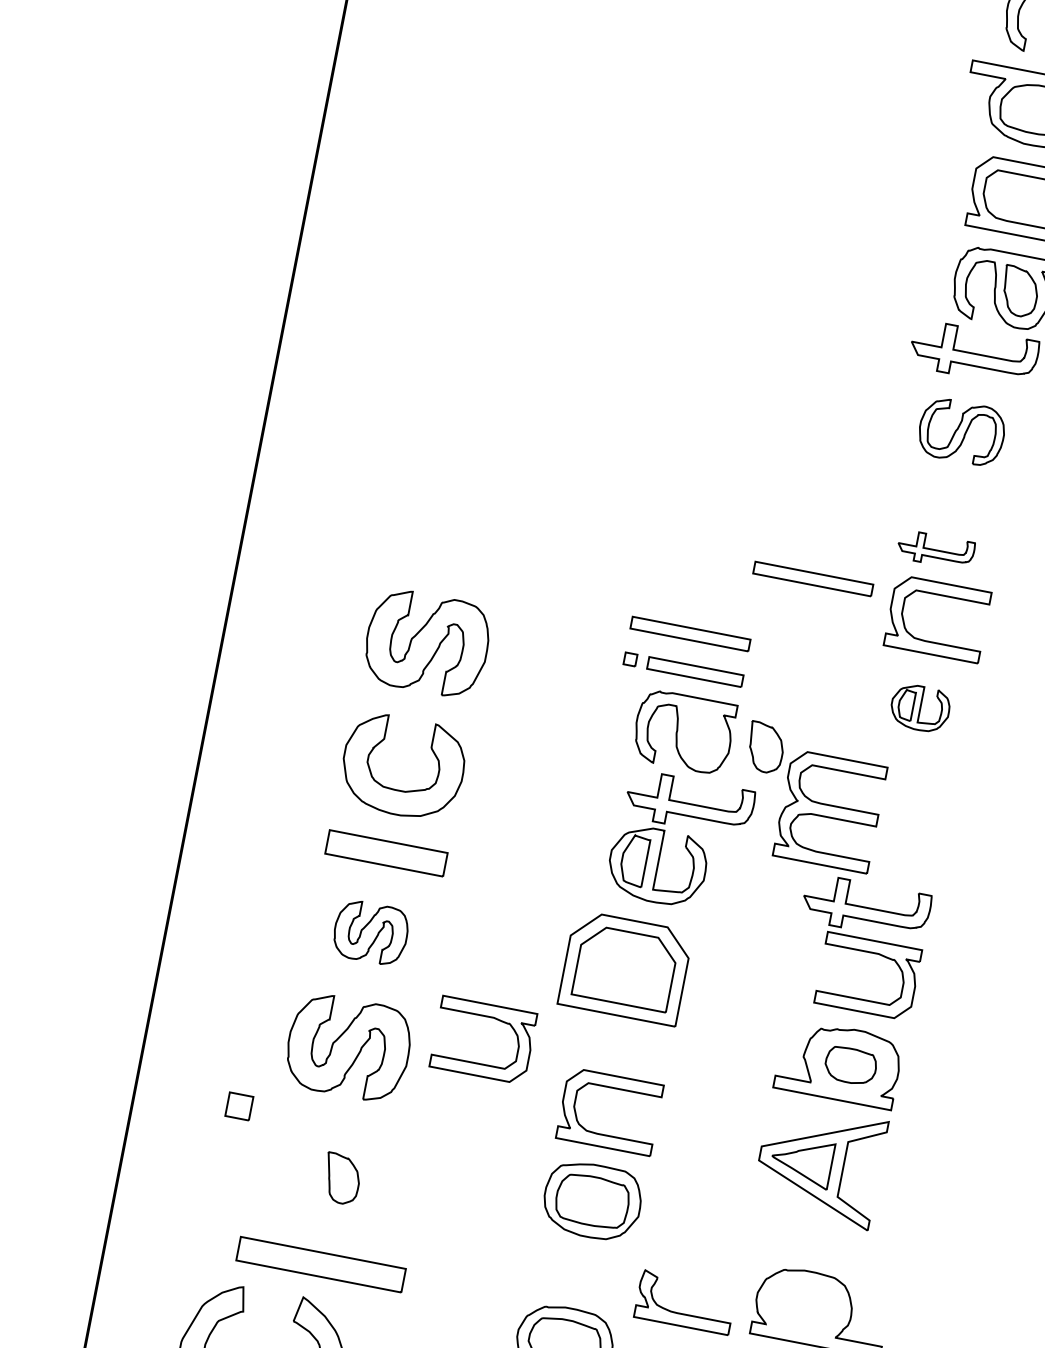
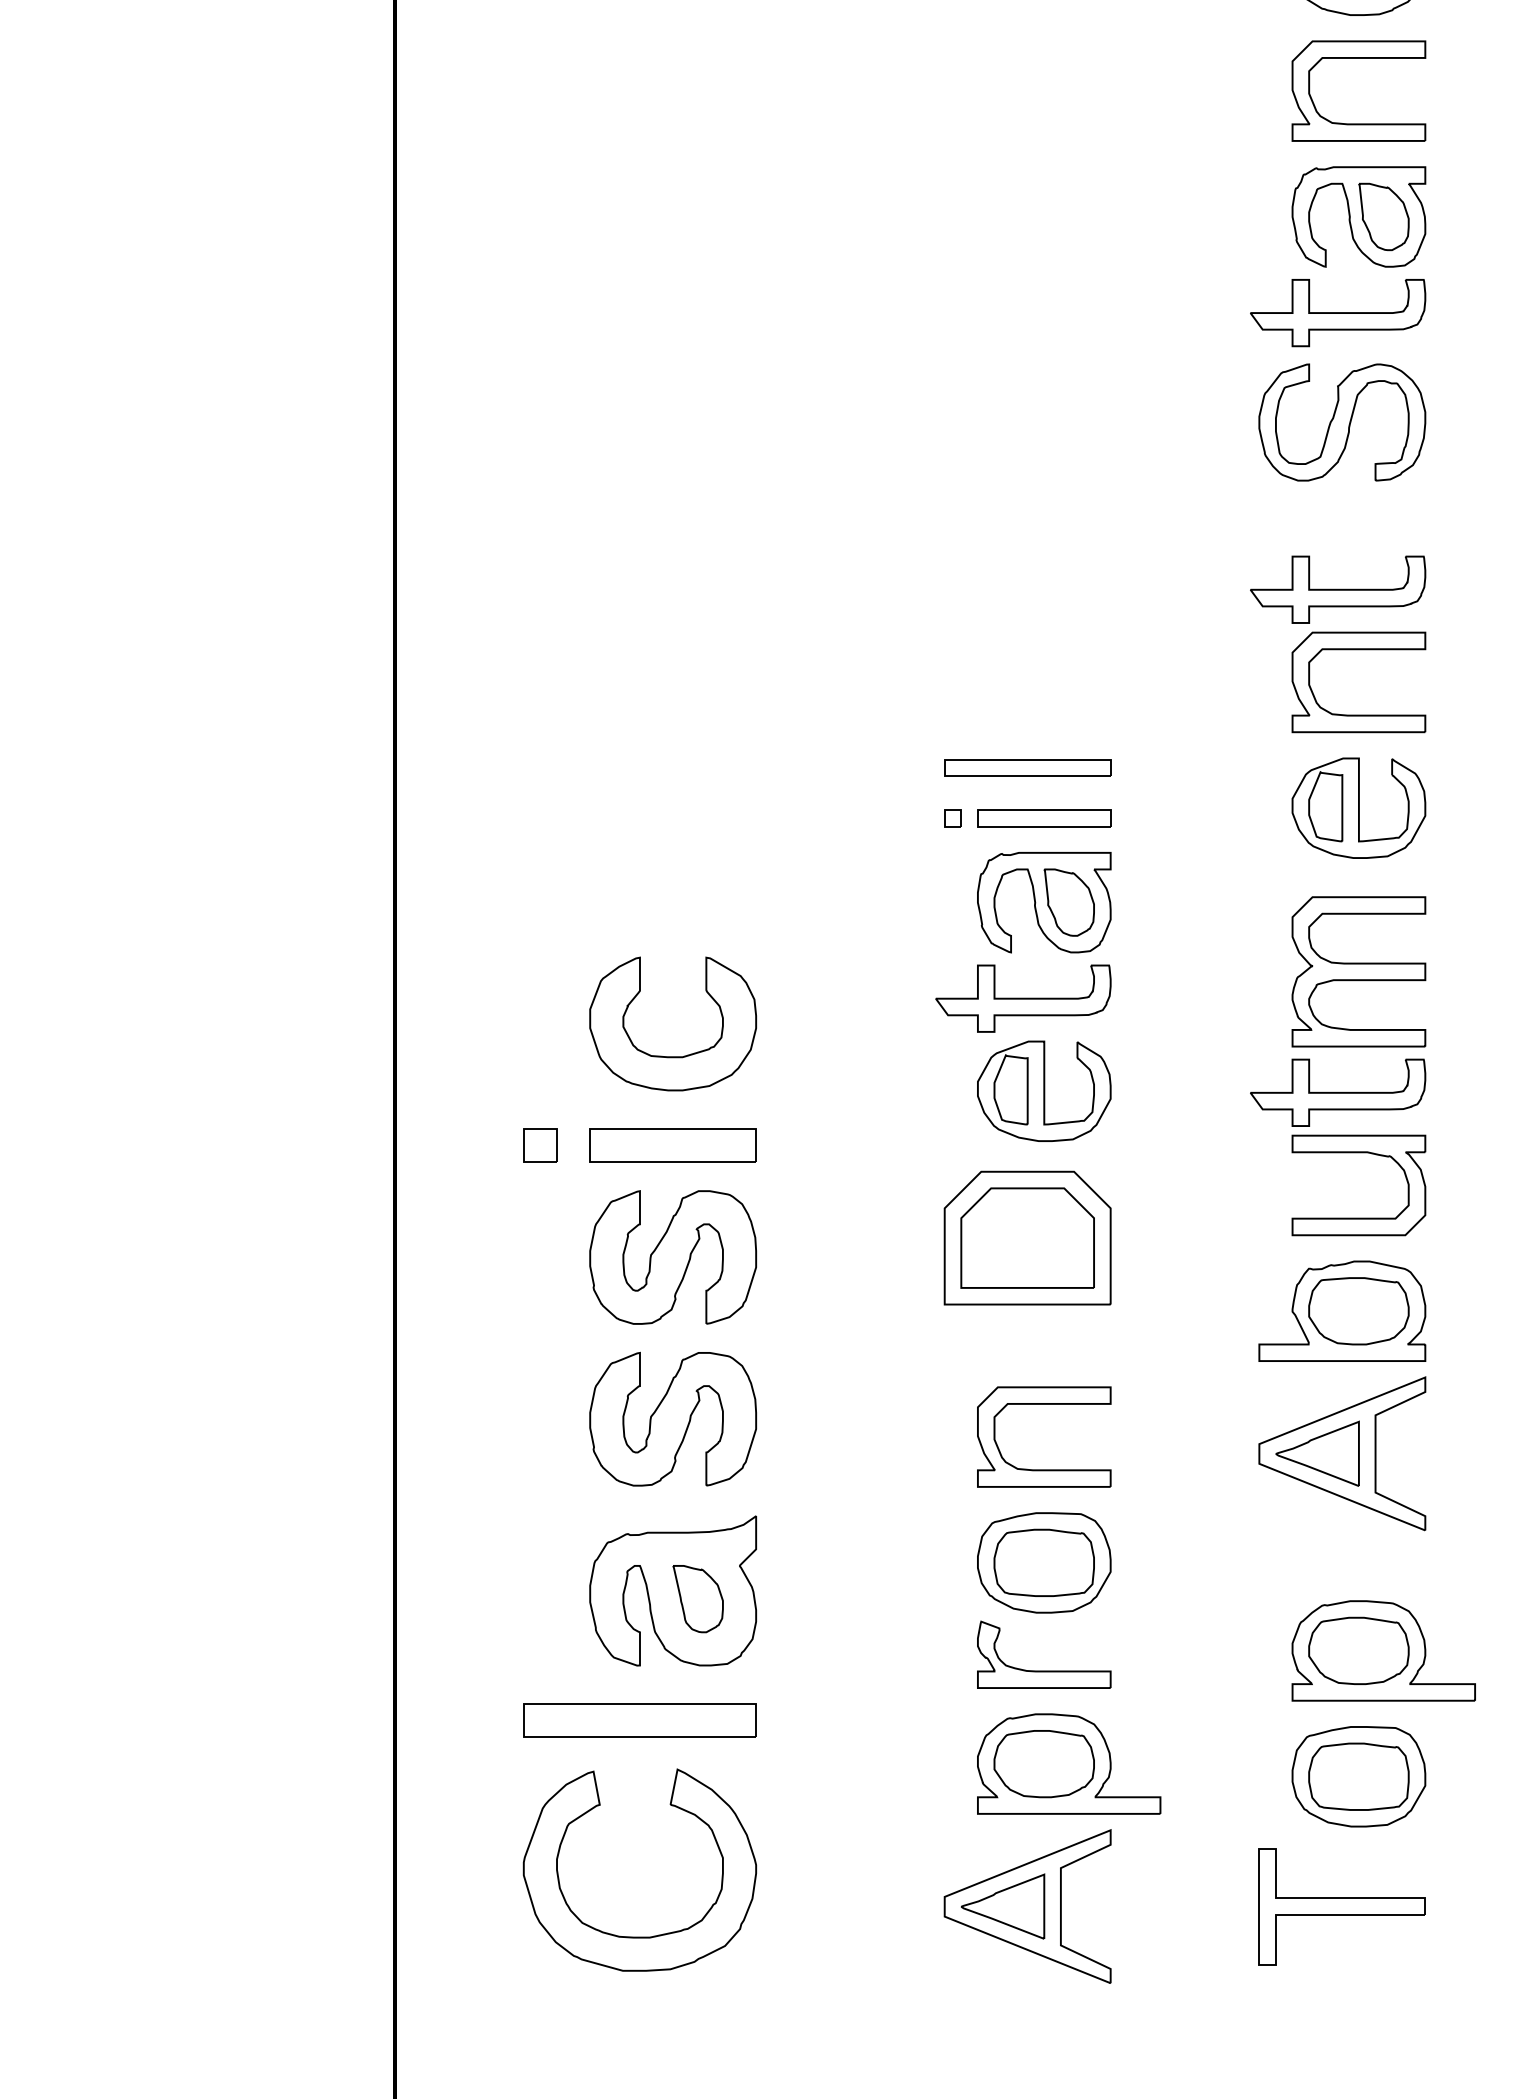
part: (961, 432) -> (1342, 422), size x1.43
part: (935, 550) -> (1338, 589), size x1.67
part: (813, 578) -> (1179, 660), removed
part: (426, 642) -> (672, 849), removed
part: (920, 707) -> (1358, 807), size x1.67
part: (764, 747) -> (1068, 902), moved
part: (689, 803) -> (1023, 998), moved
part: (829, 811) -> (1358, 971), moved
part: (370, 932) -> (672, 1257), size x1.67
part: (487, 1017) -> (853, 1341), removed
part: (850, 1065) -> (1358, 1311), size x1.43
part: (239, 1106) -> (540, 1145), moved
part: (324, 1169) -> (672, 1590), added
part: (320, 1264) -> (639, 1720), moved
part: (803, 1306) -> (1358, 1650), added
part: (683, 1313) -> (1044, 1670), moved

